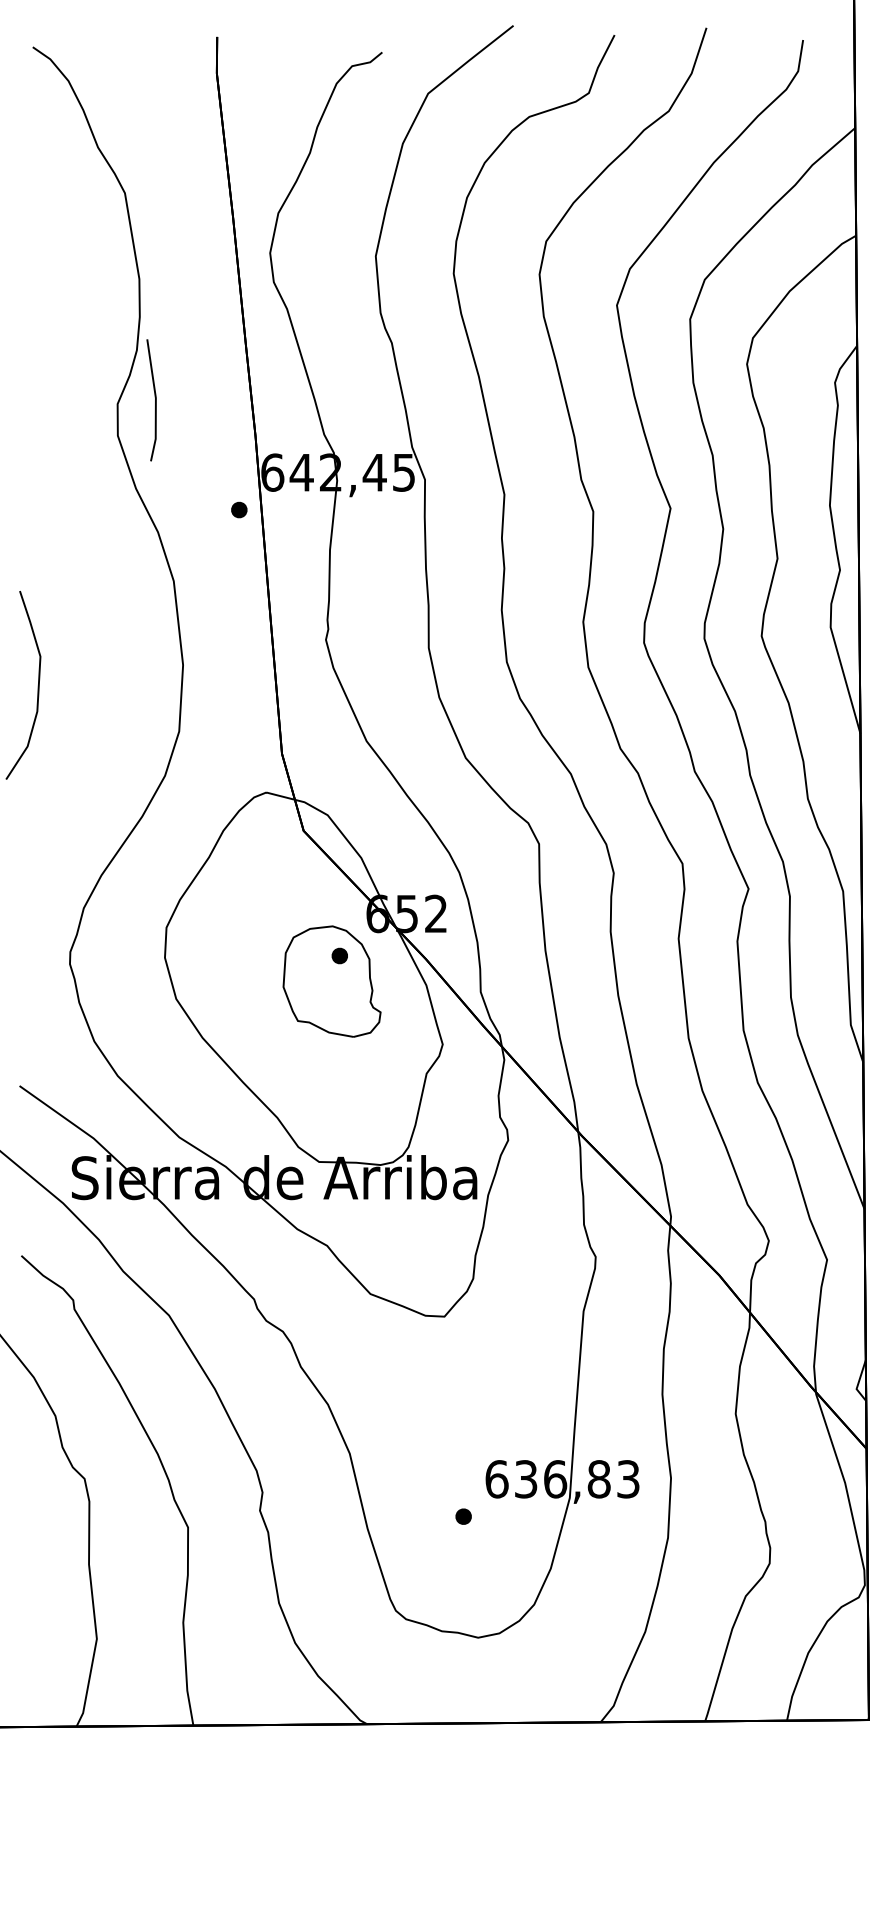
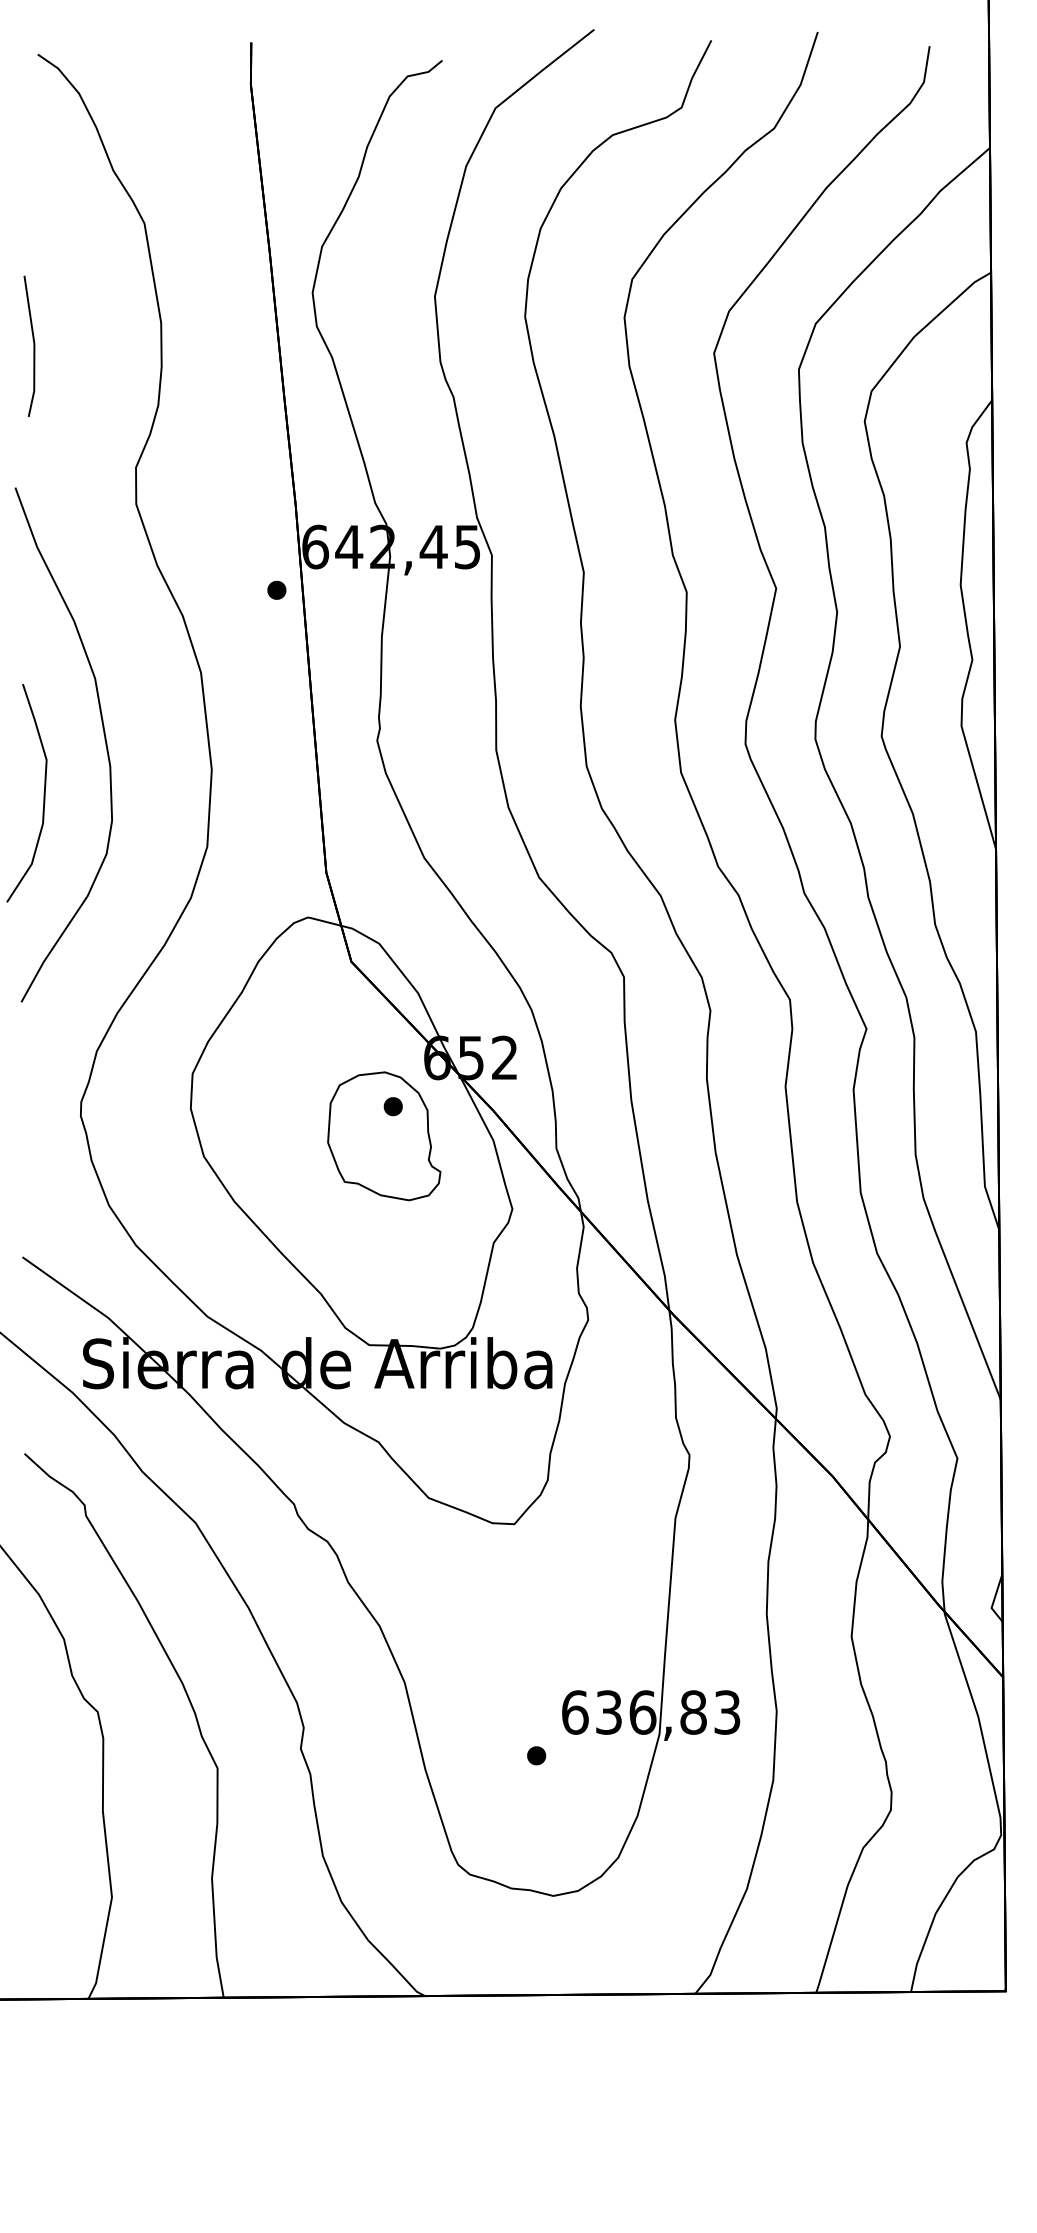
line: (155, 400) -> (33, 346), moved
curve: (89, 635) -> (103, 735), added

